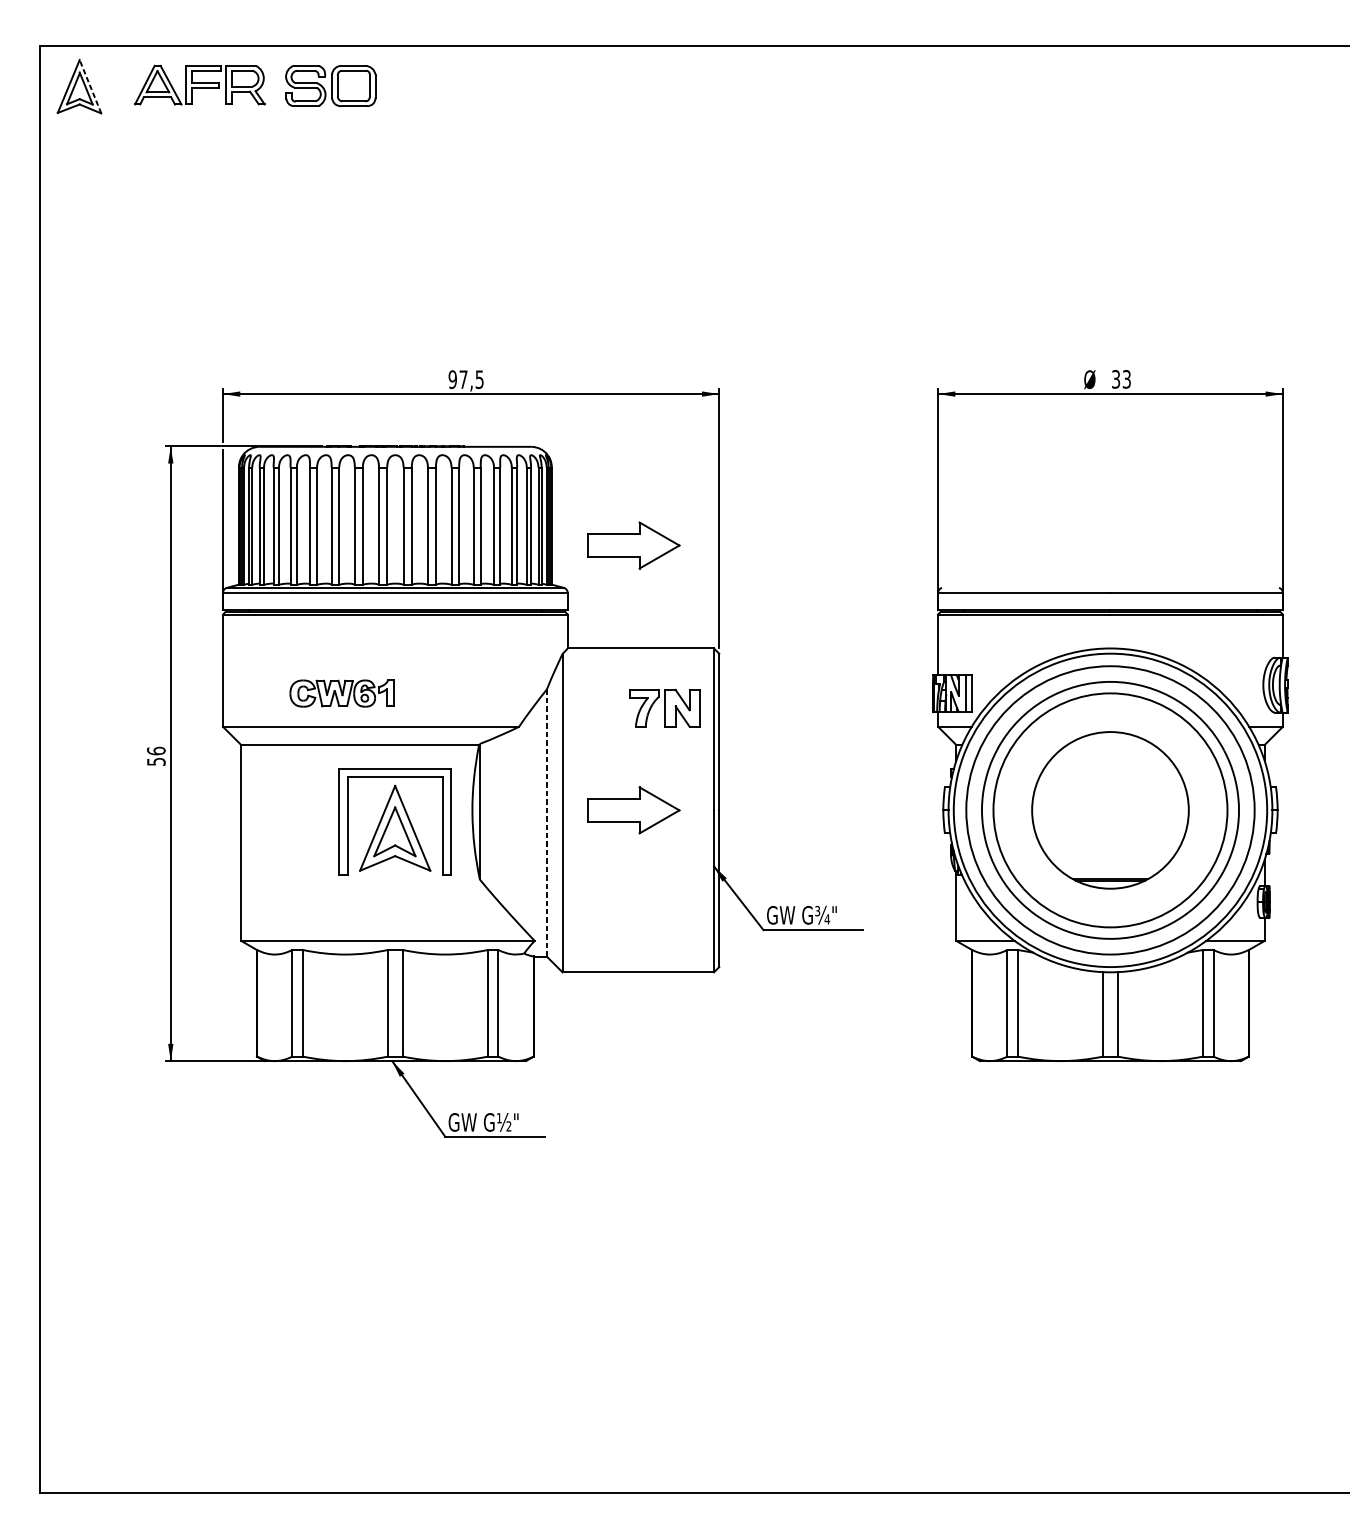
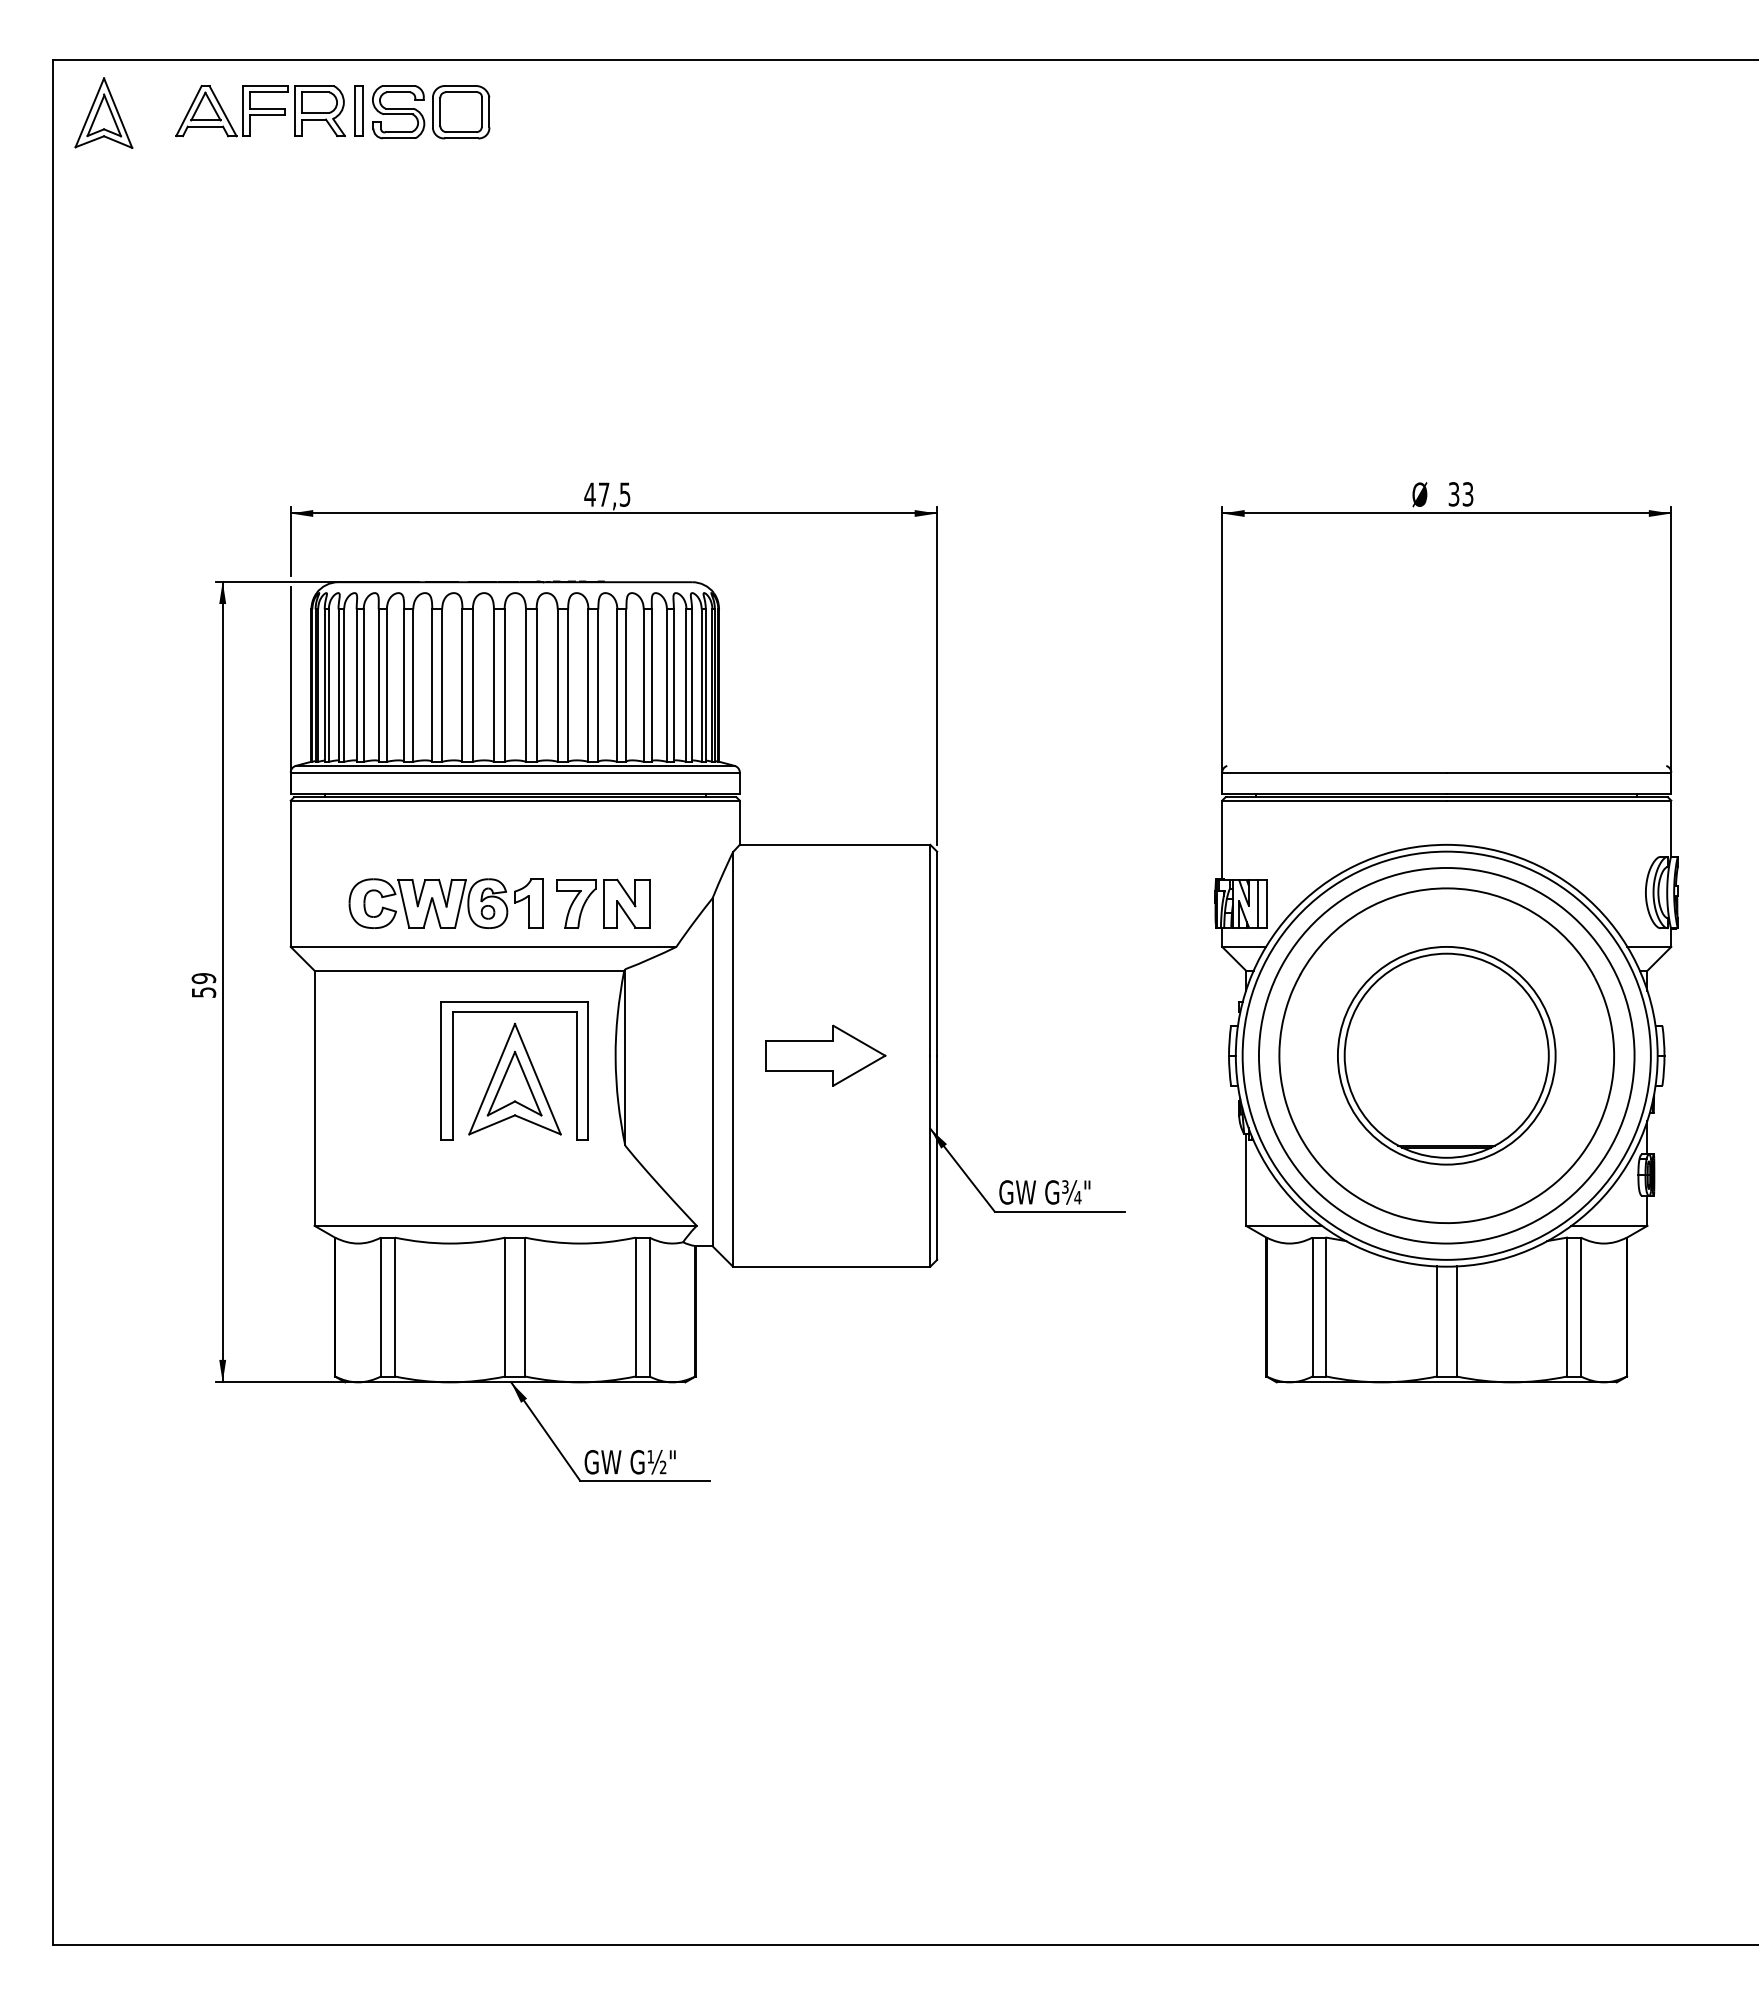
part: (275, 84) -> (358, 110), added
line: (90, 87) -> (118, 113), dashed -> solid
text: (452, 379) -> (589, 494), 97,5 -> 47,5
part: (633, 545) -> (825, 710), removed
part: (341, 693) -> (445, 903), size x1.43
part: (665, 708) -> (603, 903), moved
text: (156, 751) -> (203, 978), 56 -> 59
circle: (1110, 810) -> (1446, 1055), size x0.71
line: (546, 822) -> (712, 1071), dashed -> solid

